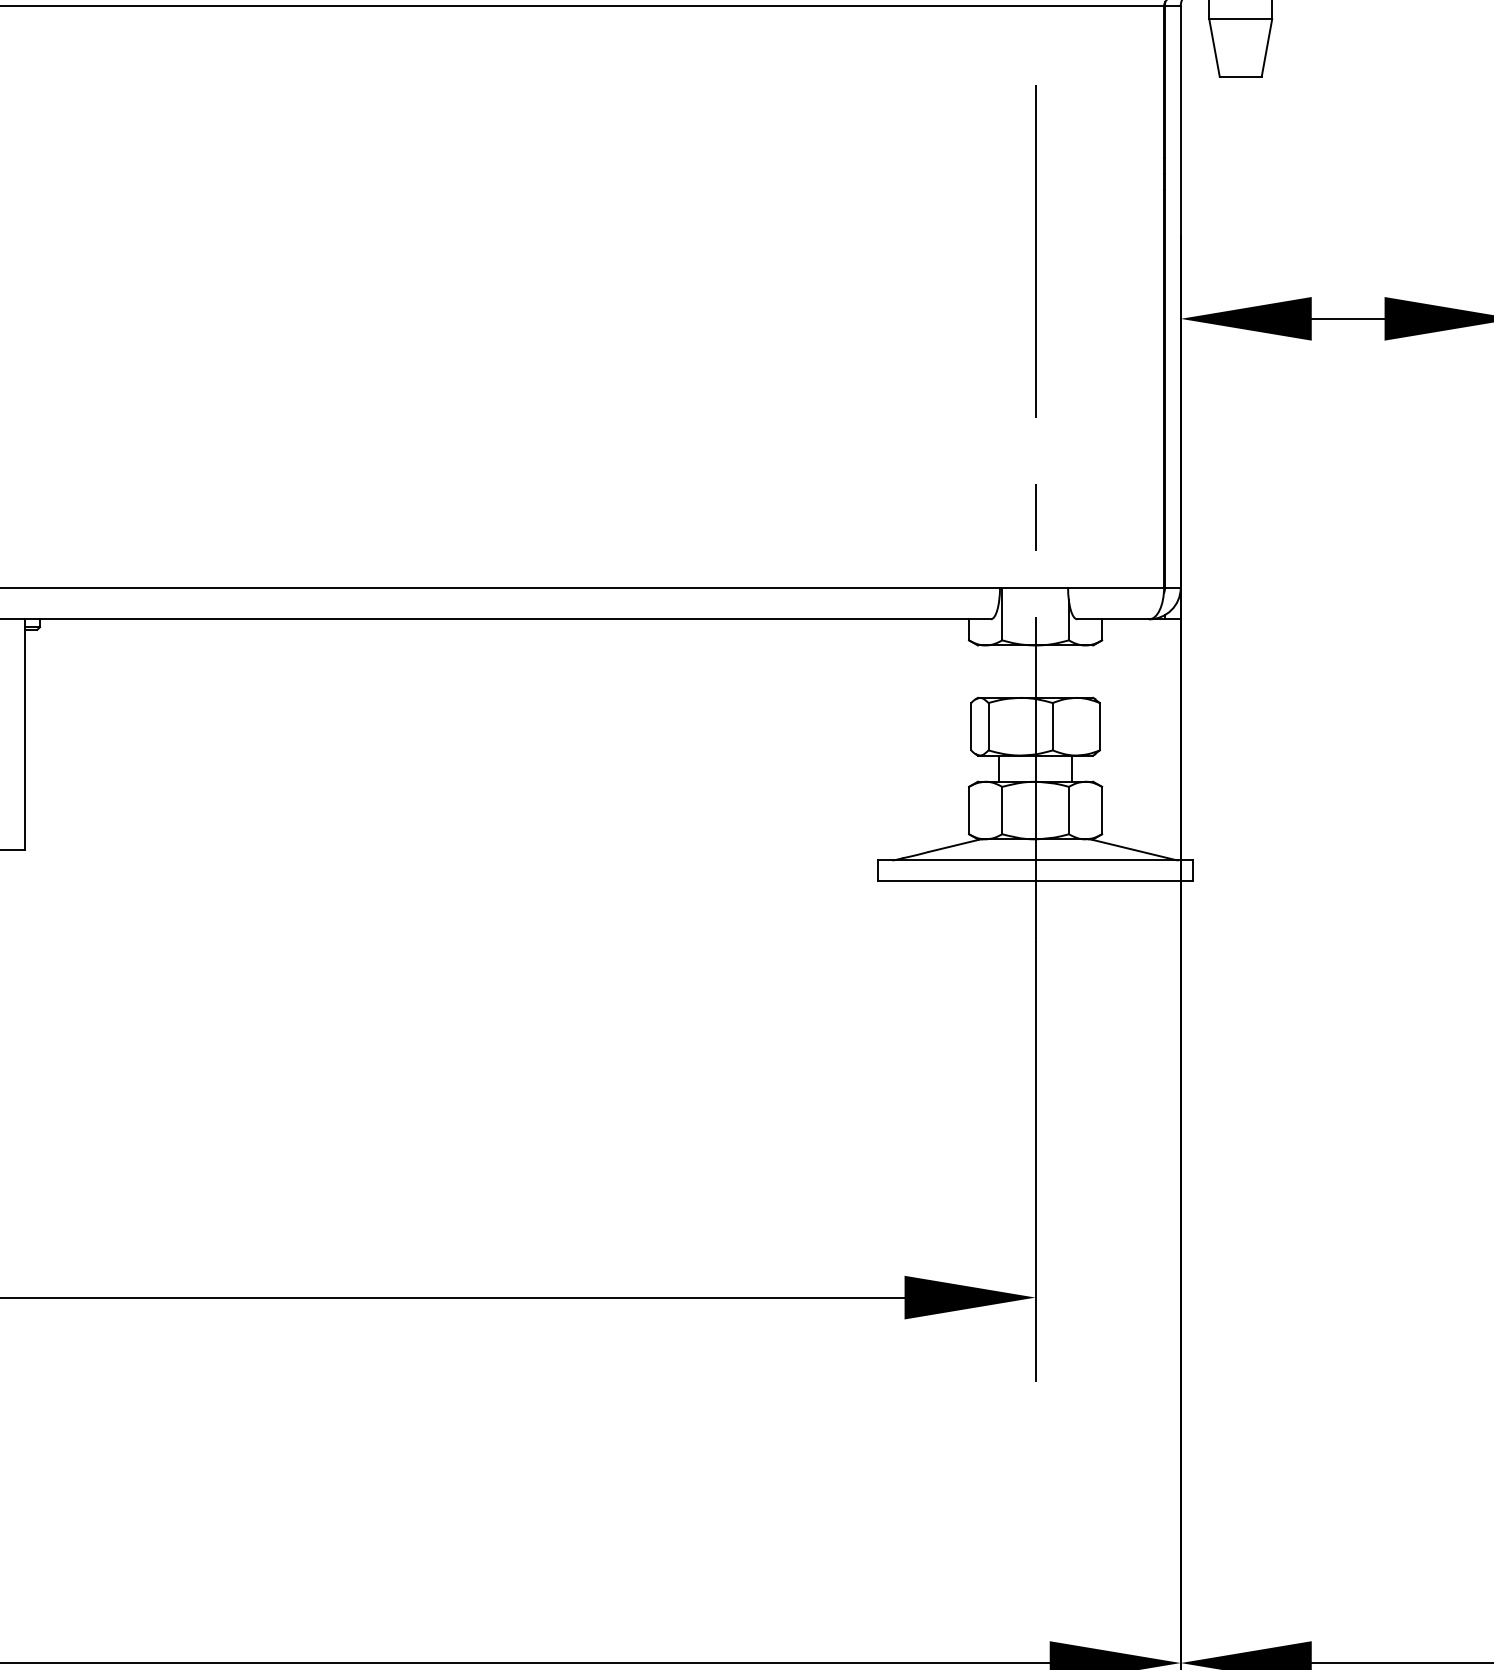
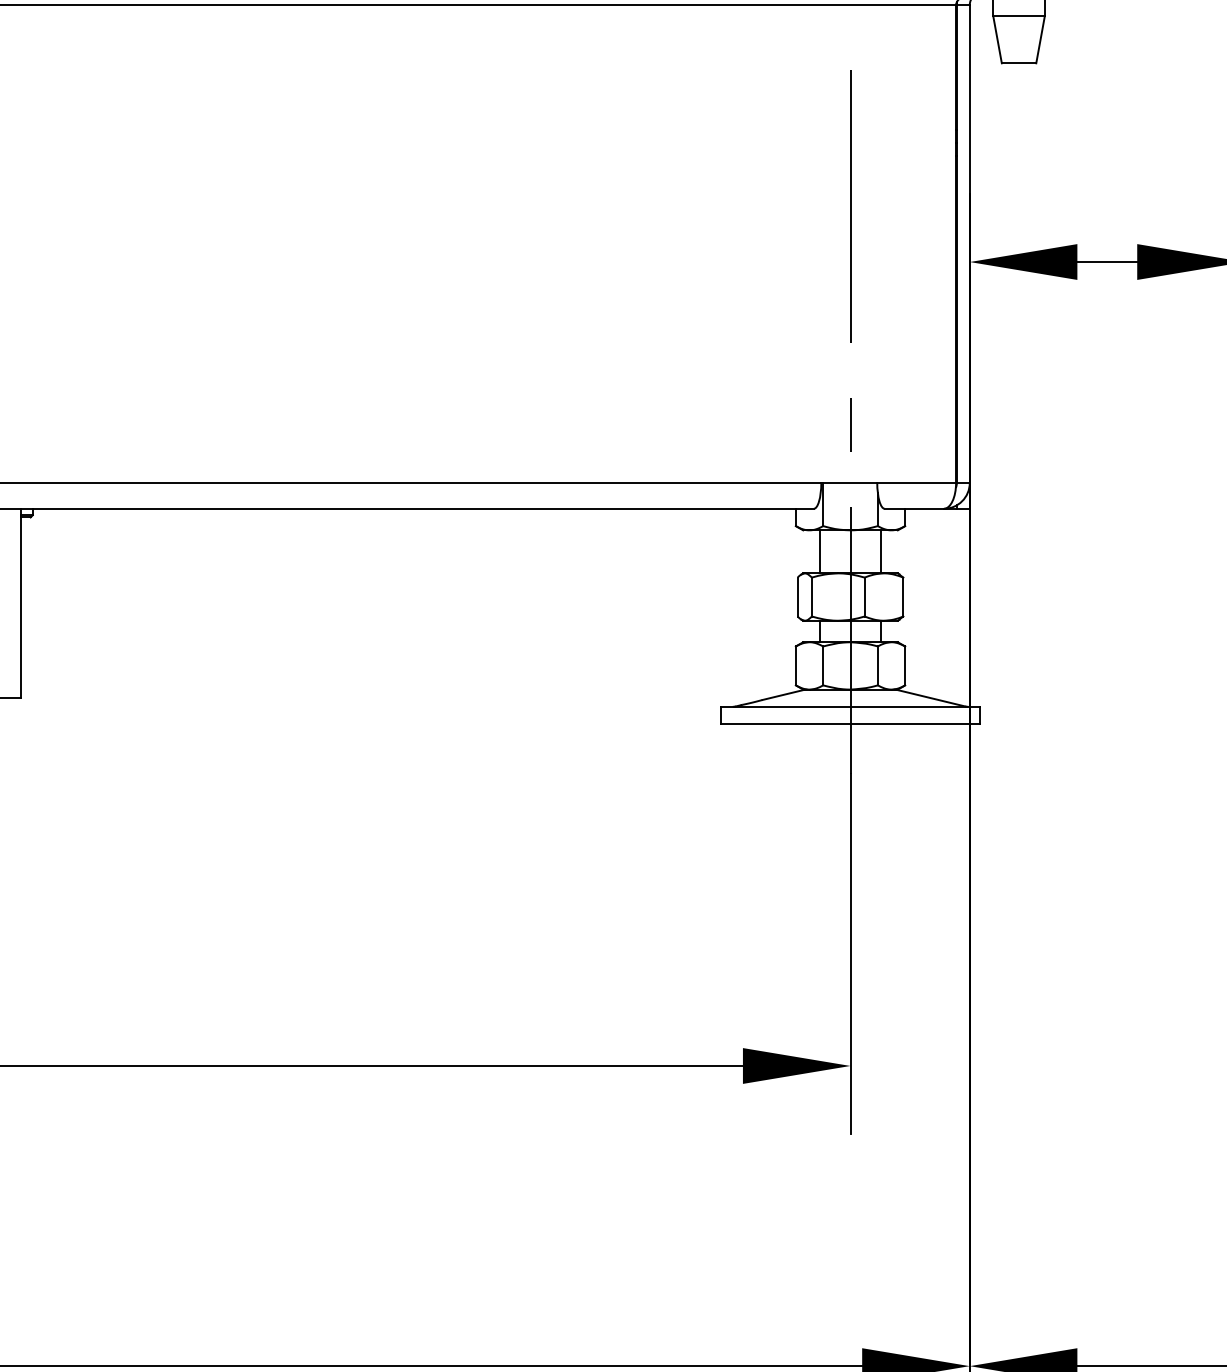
line: (998, 671) -> (820, 551), added
line: (1072, 671) -> (880, 551), added

